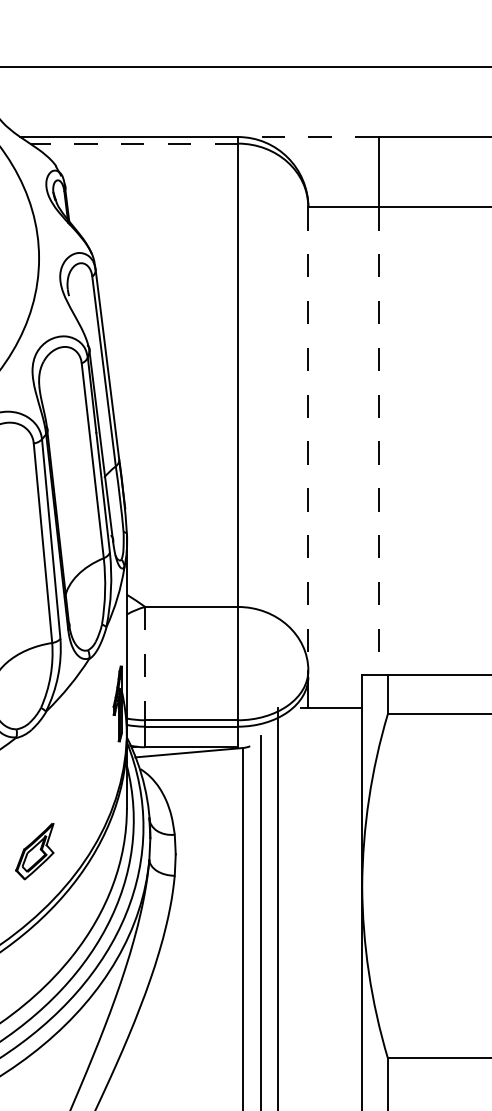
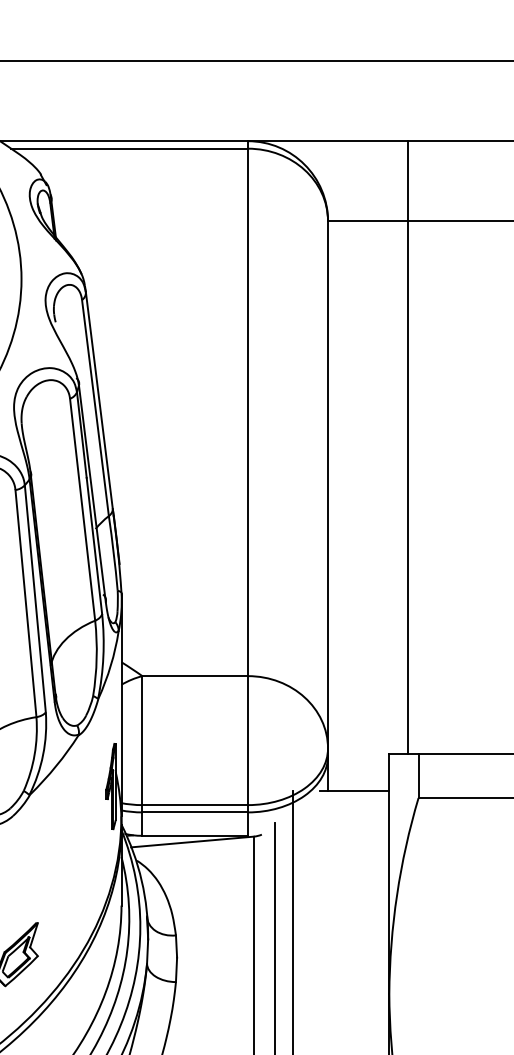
line: (307, 137) -> (327, 141), dashed -> solid
line: (133, 143) -> (128, 148), dashed -> solid
line: (308, 438) -> (328, 484), dashed -> solid
line: (378, 441) -> (407, 487), dashed -> solid
line: (145, 663) -> (142, 740), dashed -> solid

